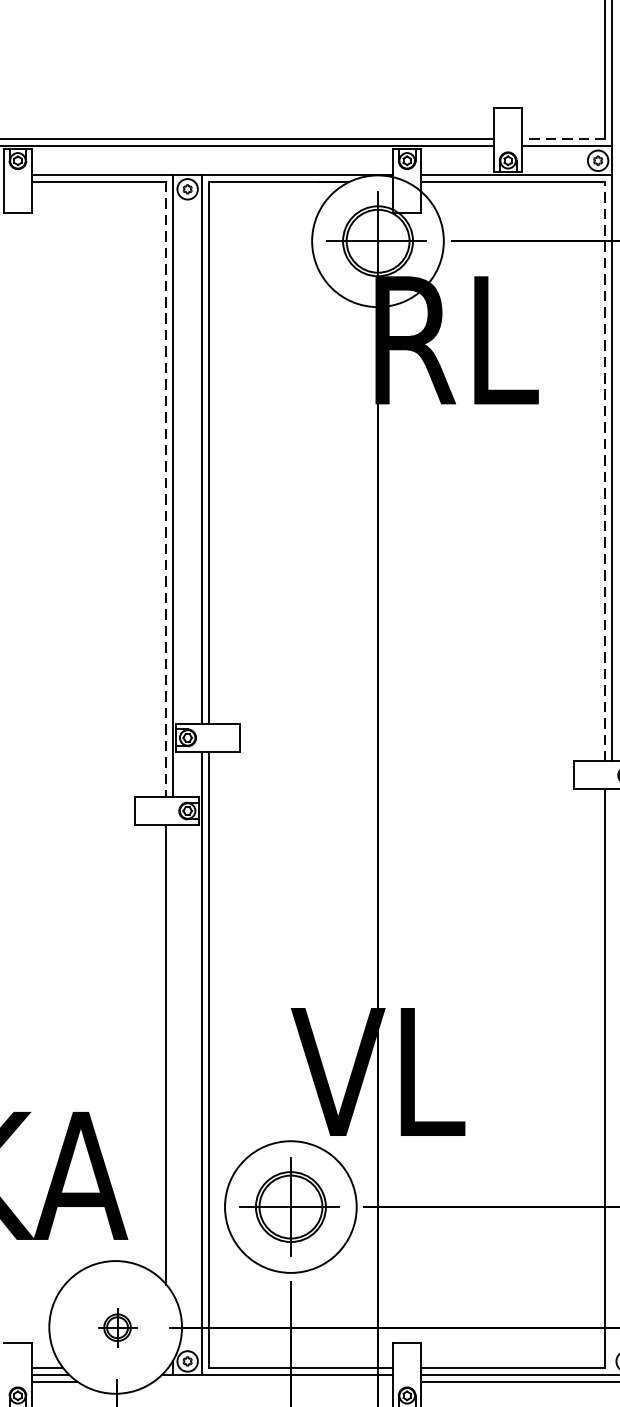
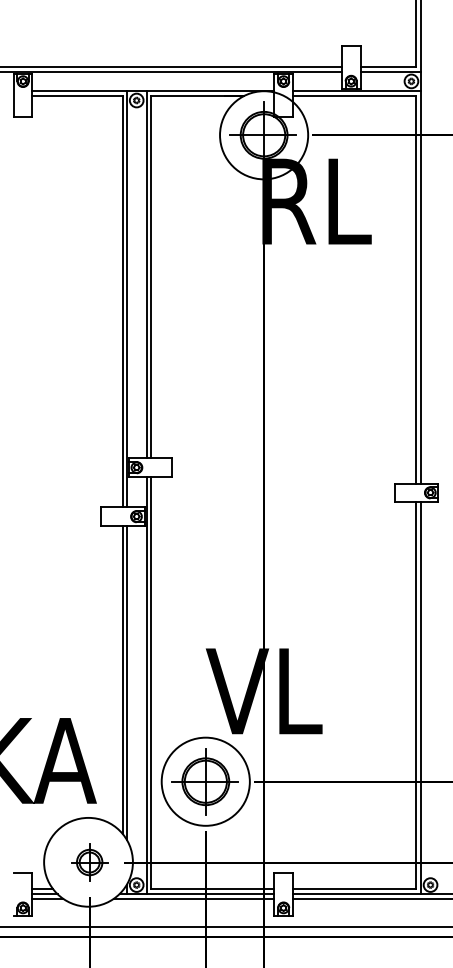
line: (563, 138) -> (388, 66), dashed -> solid
line: (605, 471) -> (416, 289), dashed -> solid
line: (166, 489) -> (122, 301), dashed -> solid
line: (172, 1058) -> (126, 682), added
line: (611, 1082) -> (420, 698), added
part: (117, 1327) -> (89, 862), size x1.43
line: (274, 1381) -> (194, 898), added

